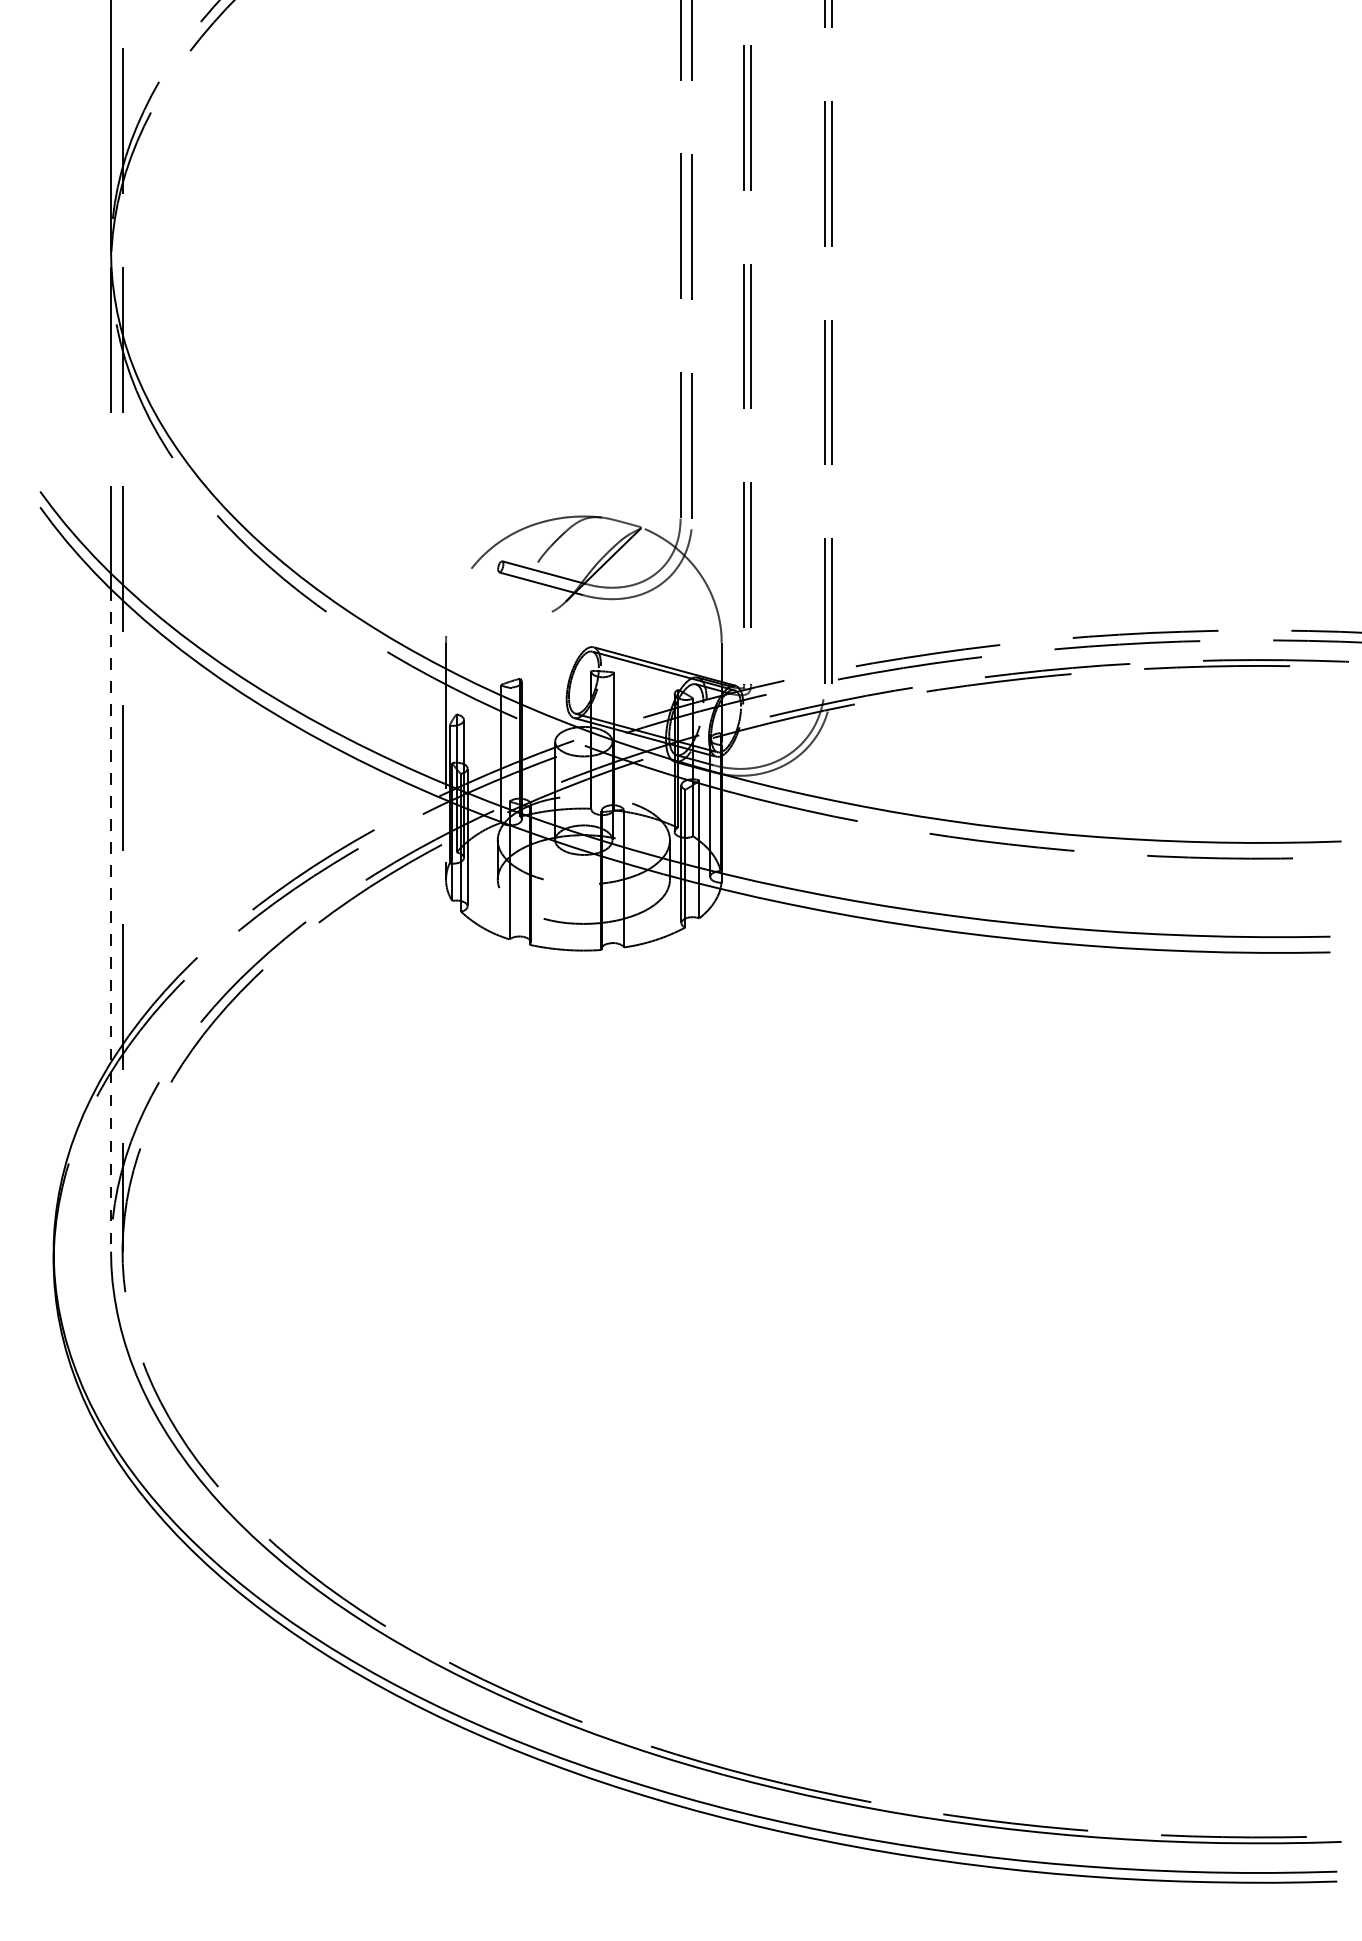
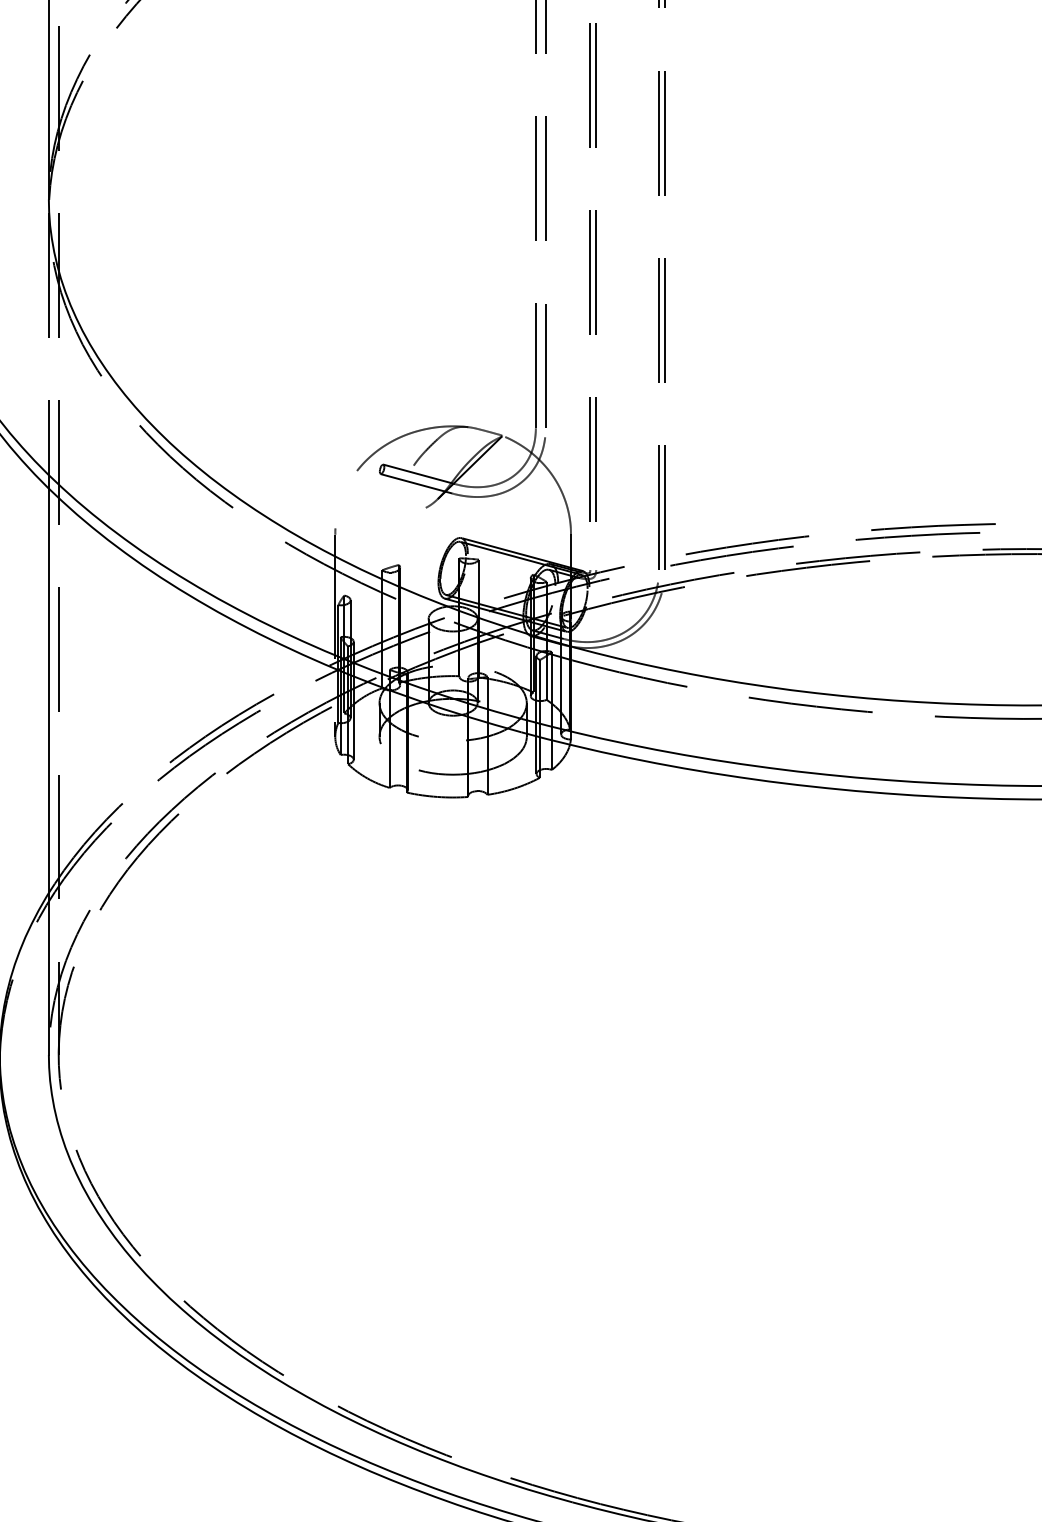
line: (111, 921) -> (49, 772), dashed -> solid

